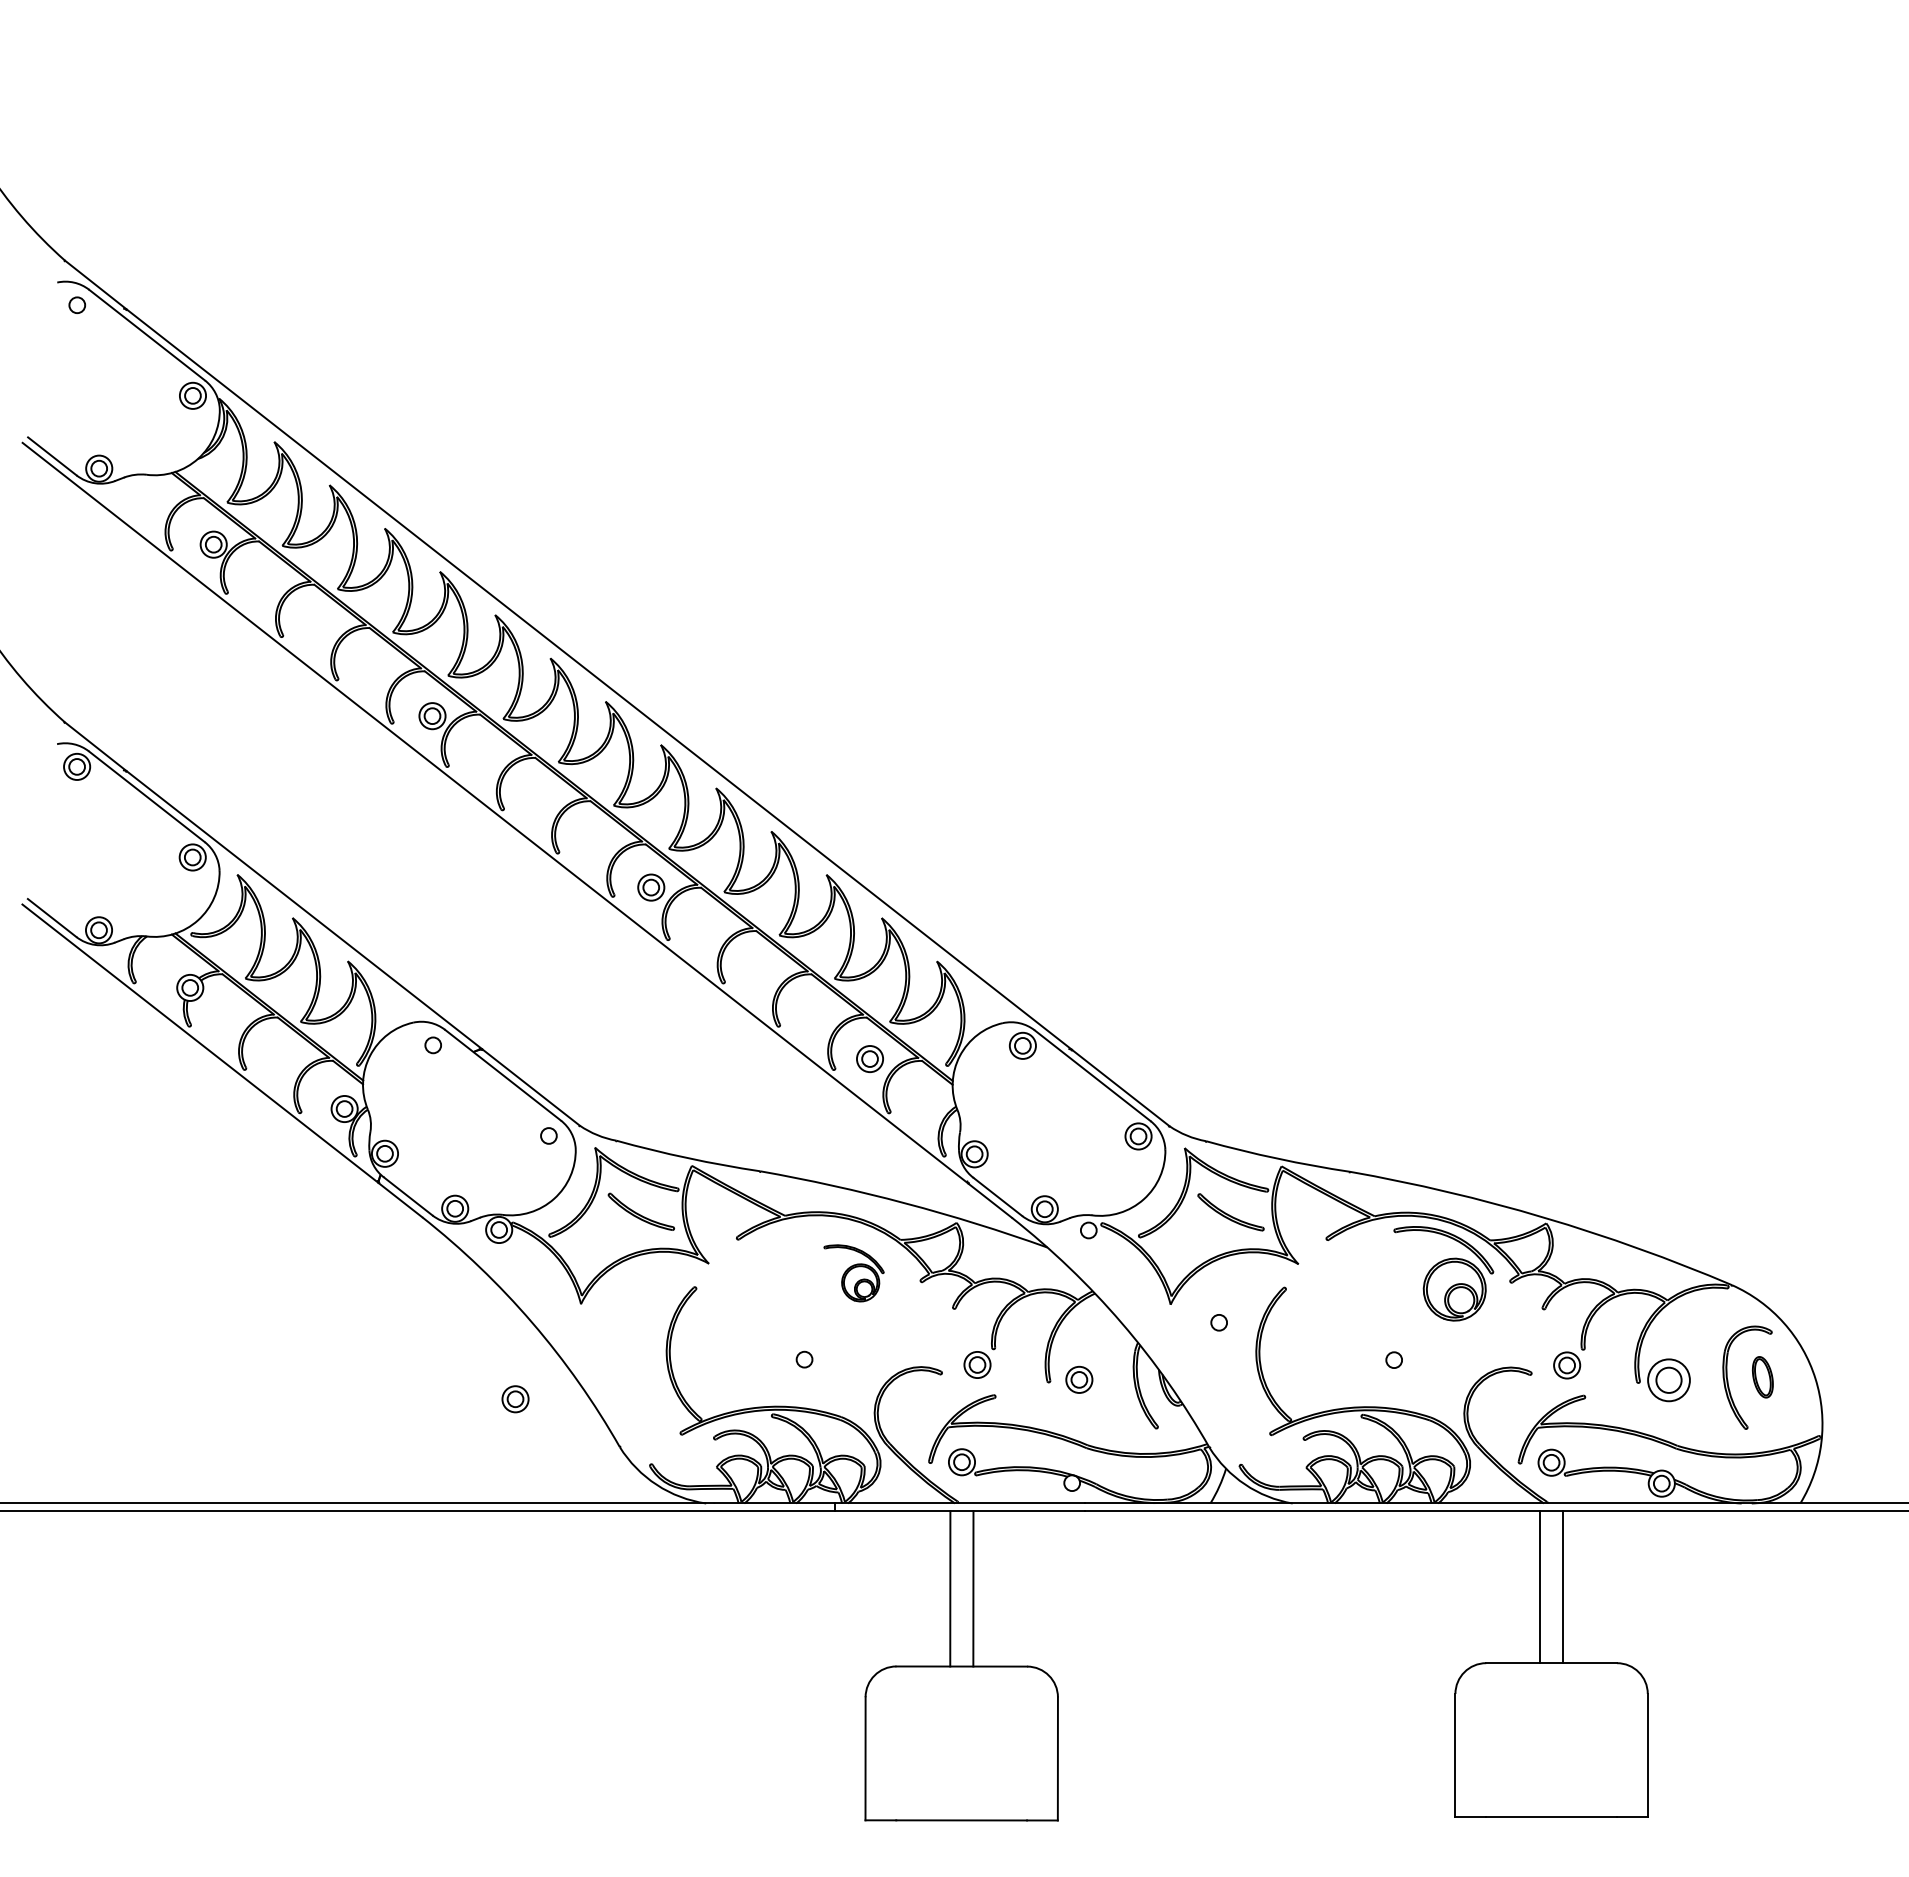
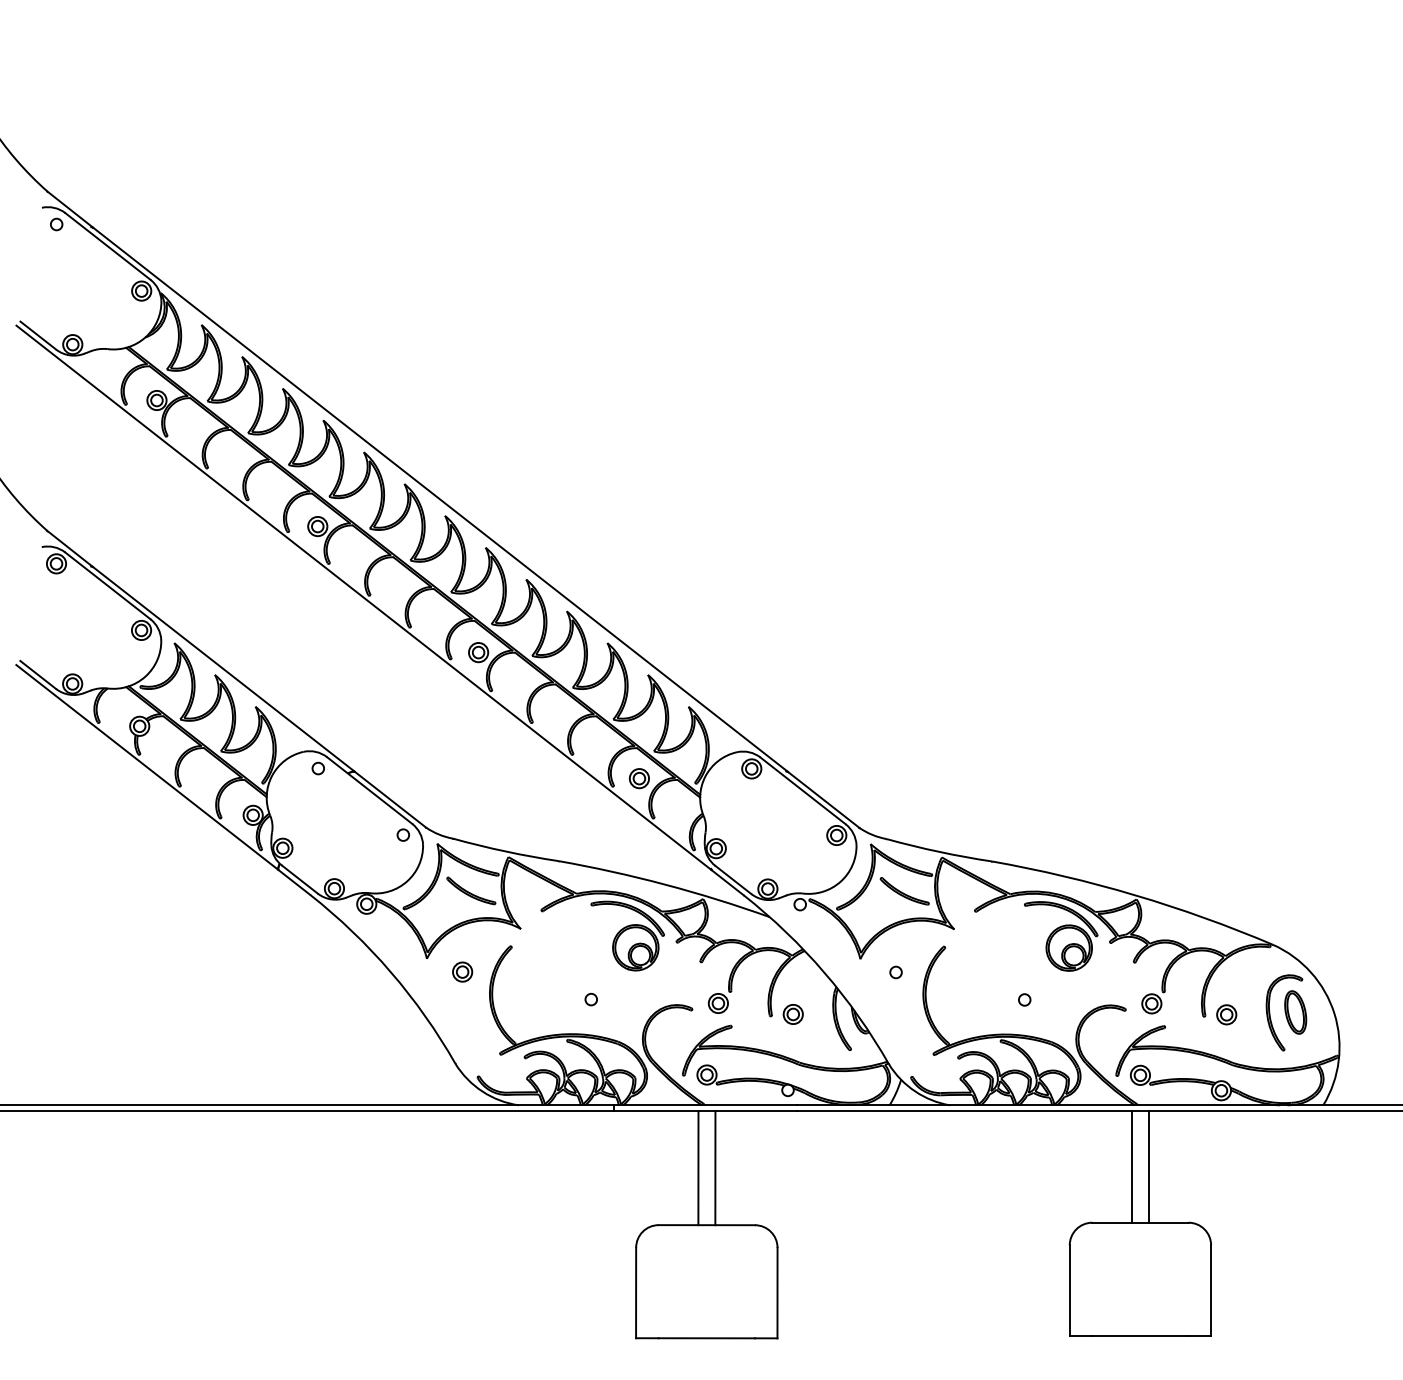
part: (853, 1273) -> (627, 936), size x1.67
part: (1762, 1377) -> (1295, 1012), size x1.43
part: (1668, 1380) -> (1226, 1014), size x0.62
part: (515, 1399) -> (462, 972), moved

